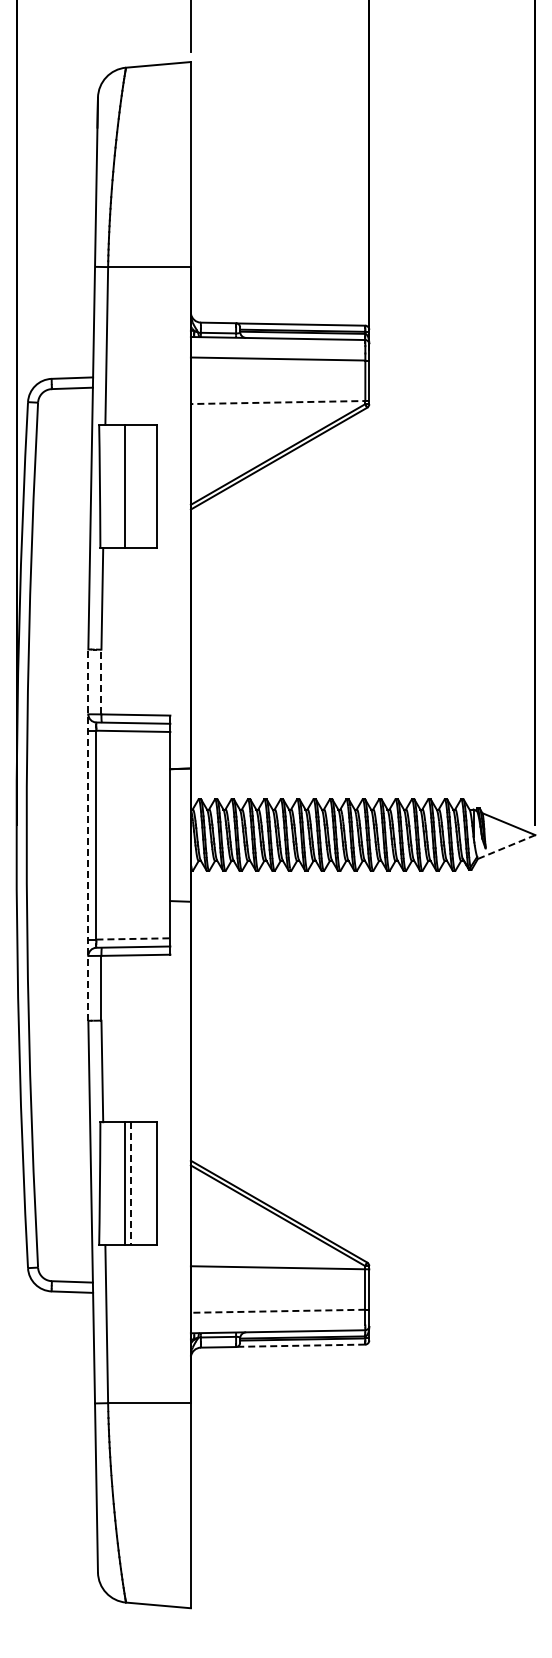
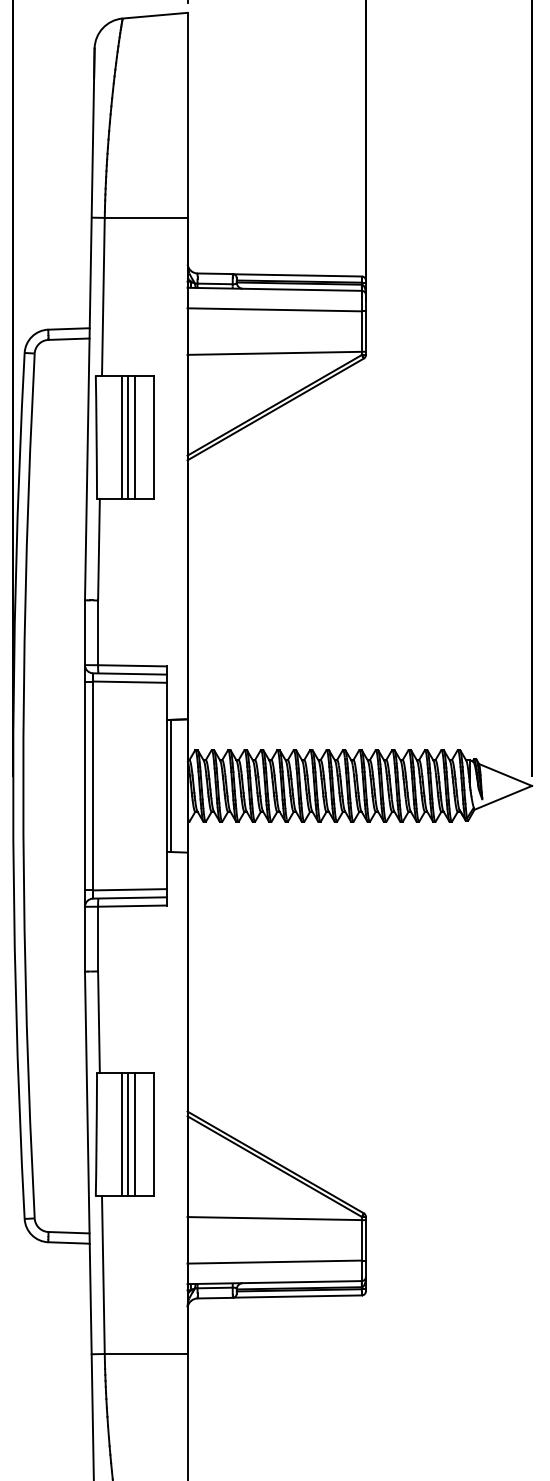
line: (279, 402) -> (276, 353), dashed -> solid
line: (131, 486) -> (128, 437), added
line: (138, 486) -> (135, 437), added
line: (101, 681) -> (98, 632), dashed -> solid
line: (88, 835) -> (85, 786), dashed -> solid
line: (174, 835) -> (171, 786), added
line: (506, 847) -> (503, 798), dashed -> solid
line: (133, 938) -> (130, 889), dashed -> solid
line: (131, 1183) -> (128, 1134), dashed -> solid
line: (138, 1183) -> (135, 1134), added
line: (277, 1311) -> (274, 1262), dashed -> solid
line: (301, 1345) -> (298, 1296), dashed -> solid

